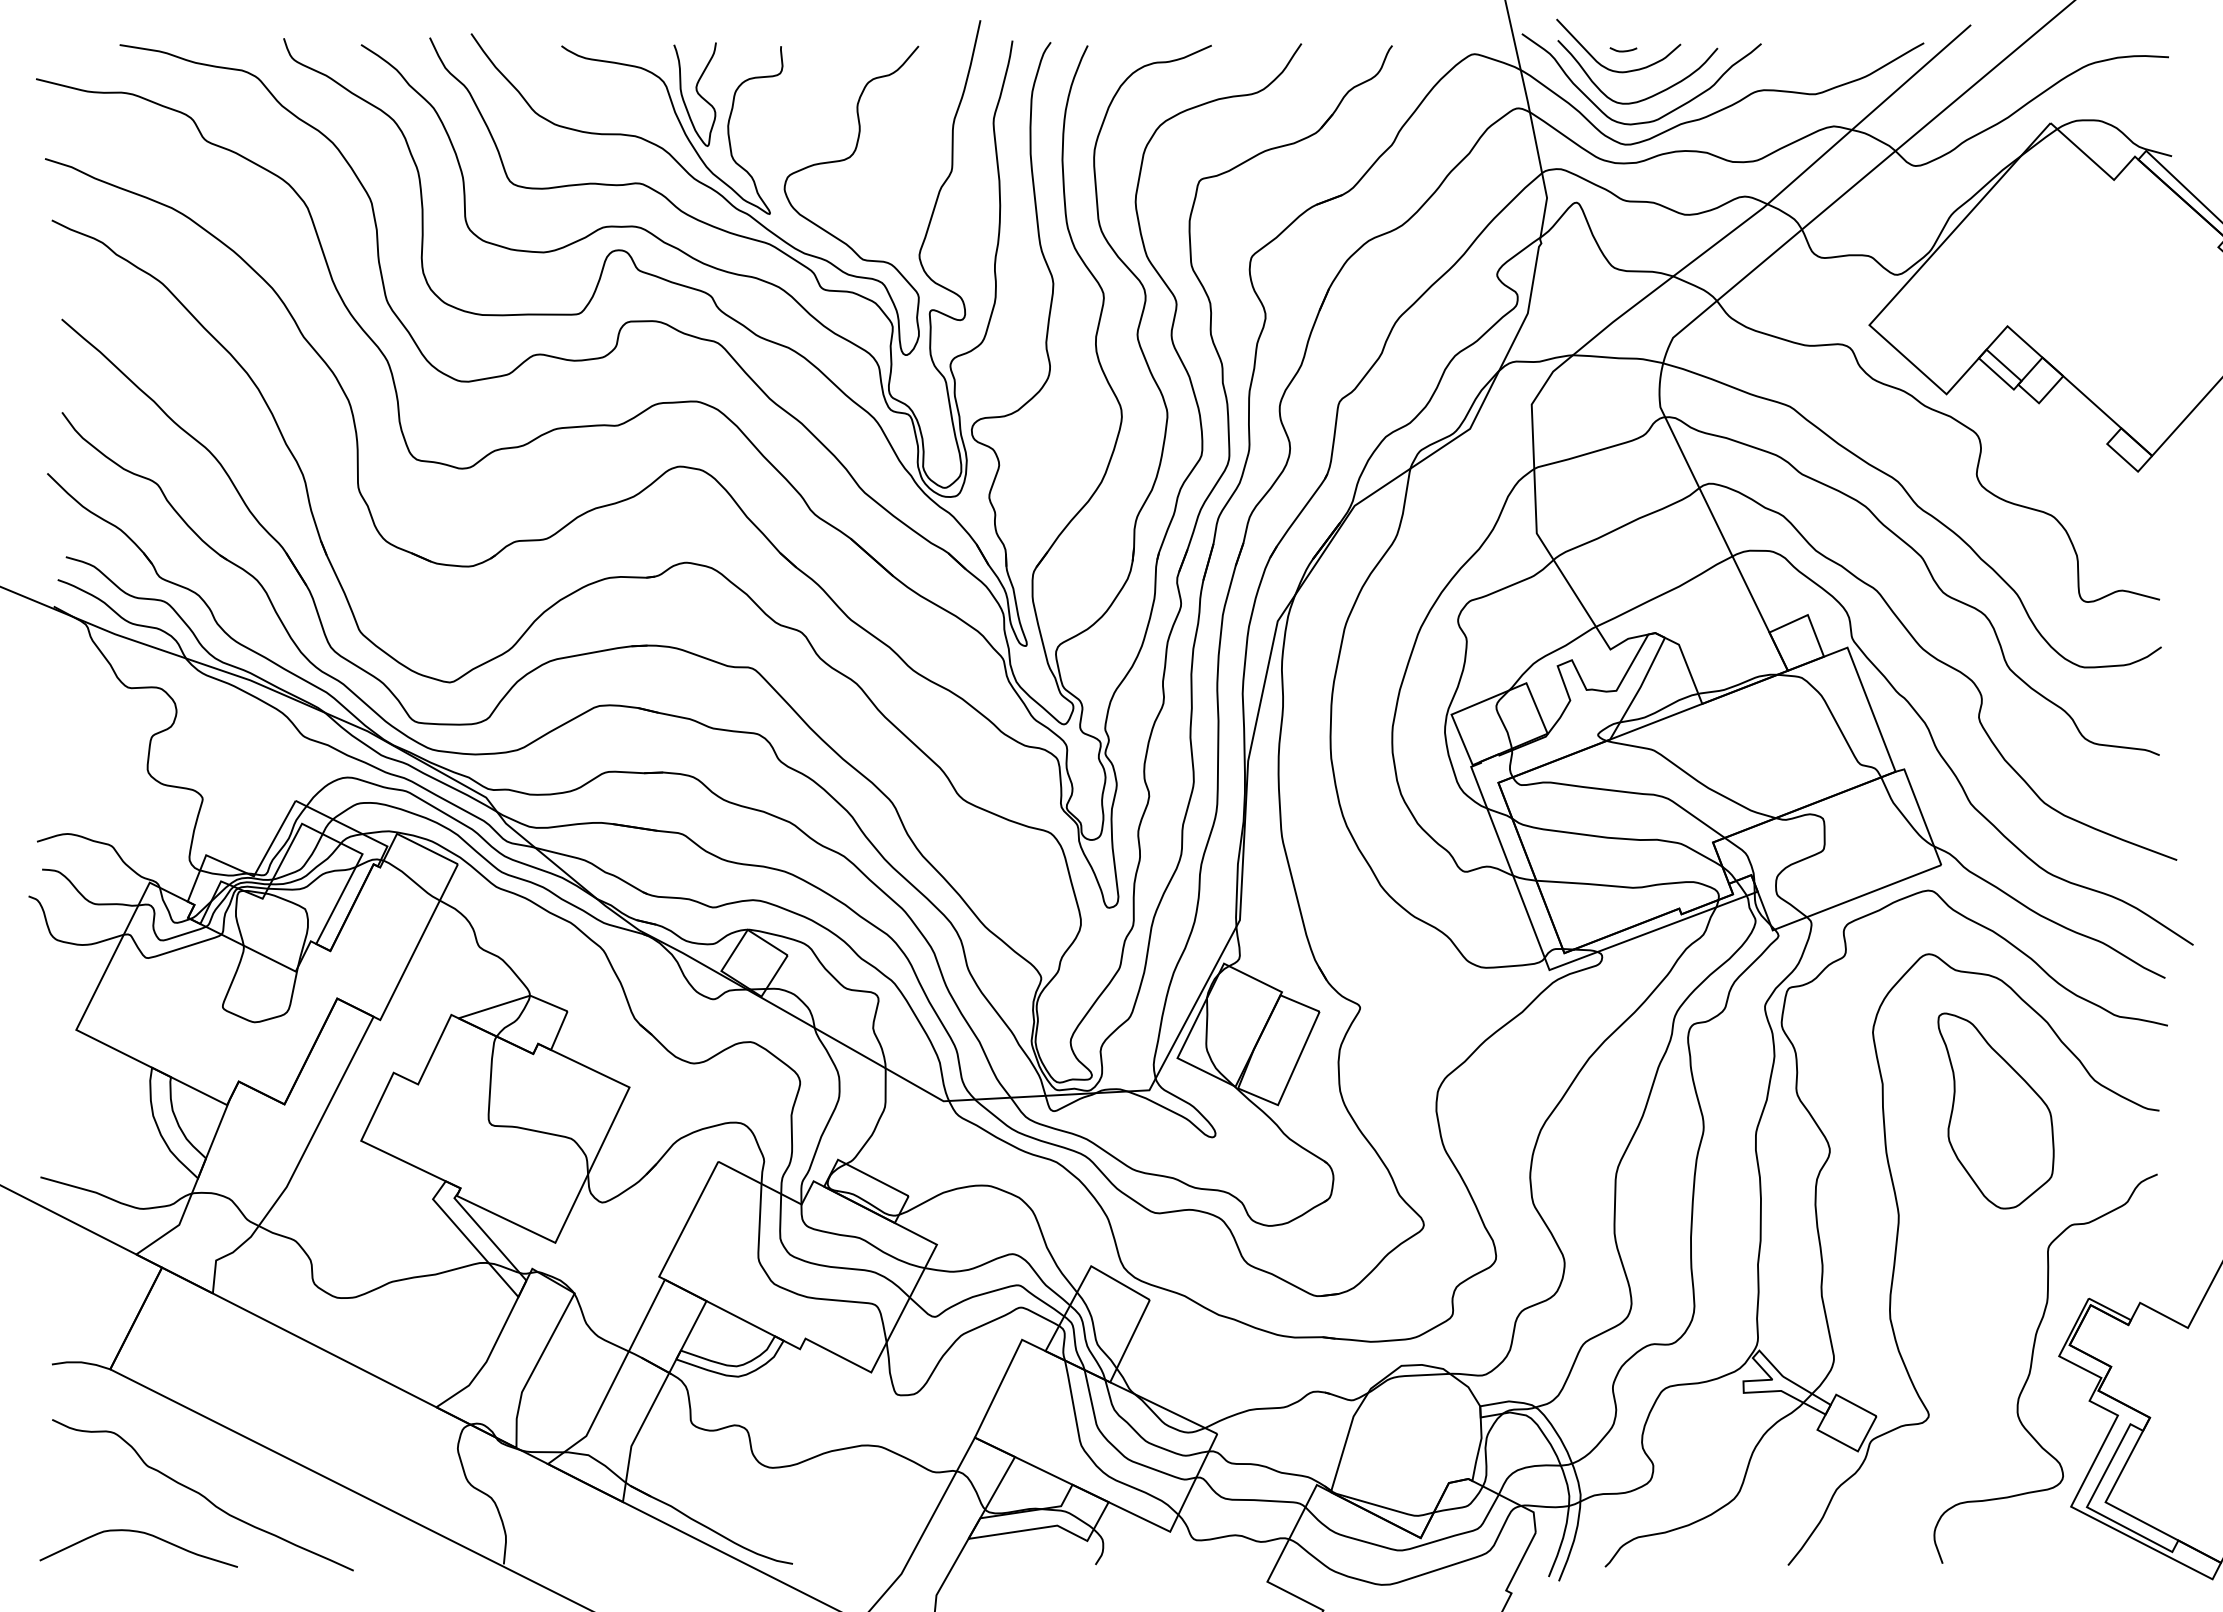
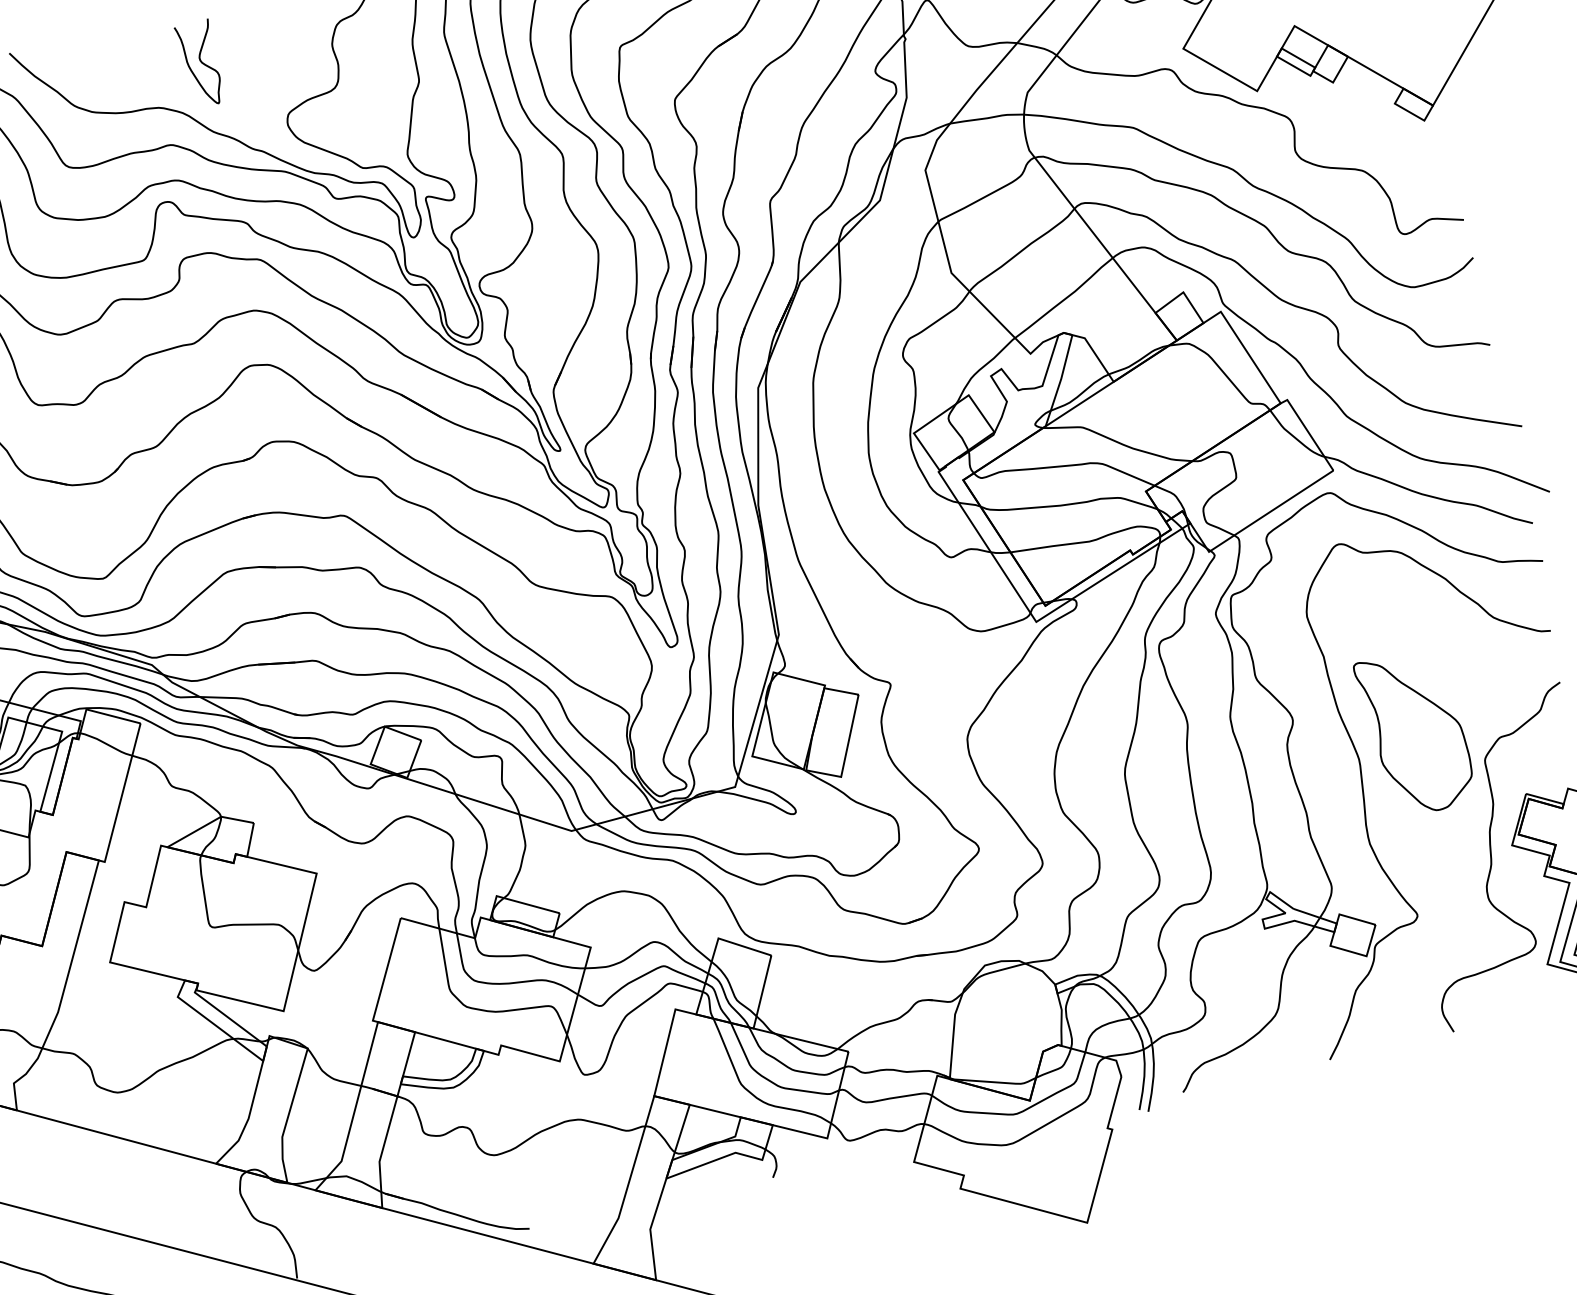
curve: (680, 126) -> (193, 92), removed
part: (1995, 1110) -> (1415, 732), moved

